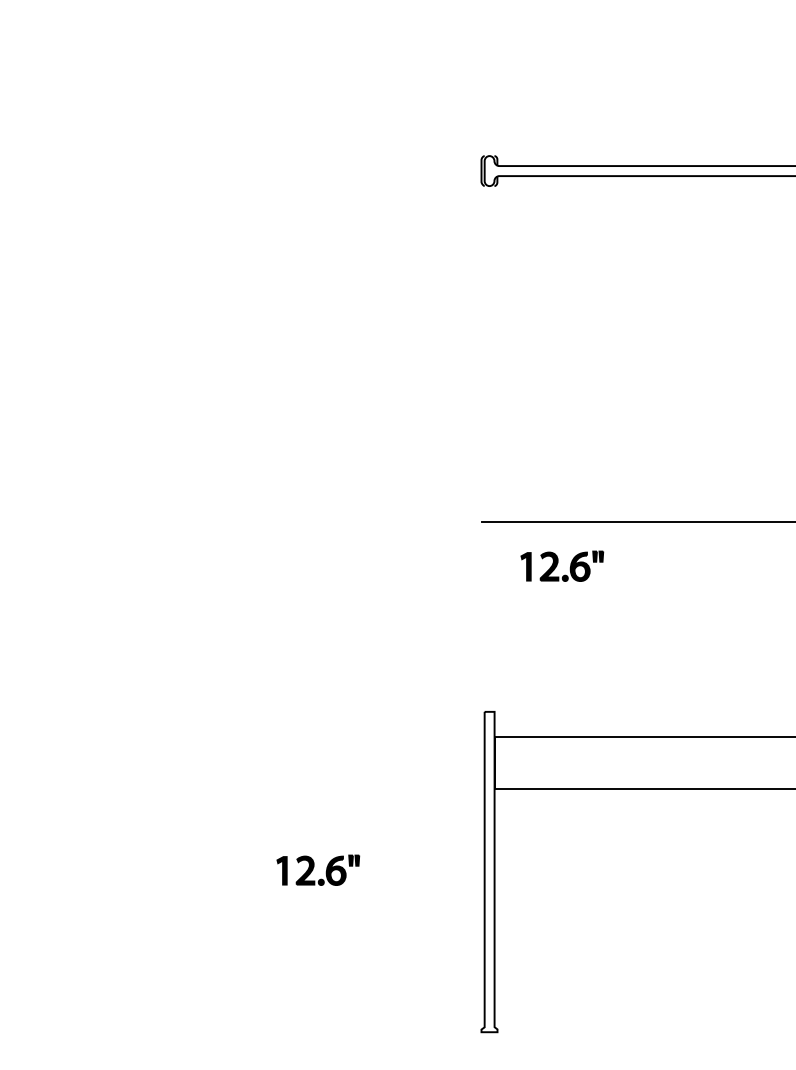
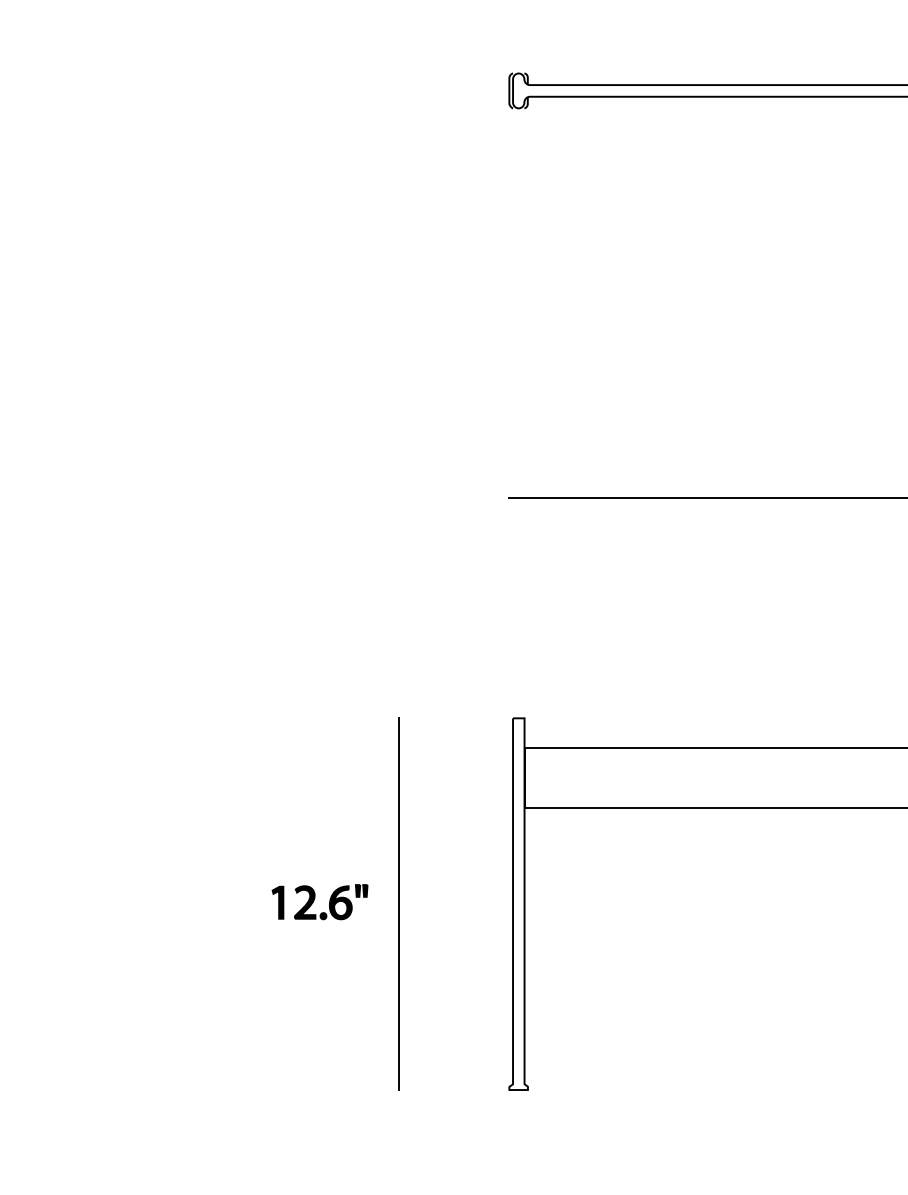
part: (562, 565) -> (603, 548), removed
line: (386, 871) -> (399, 903), added

